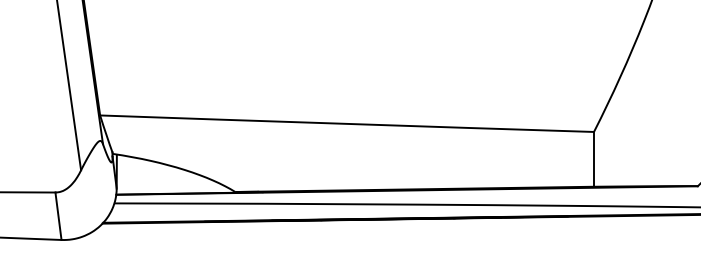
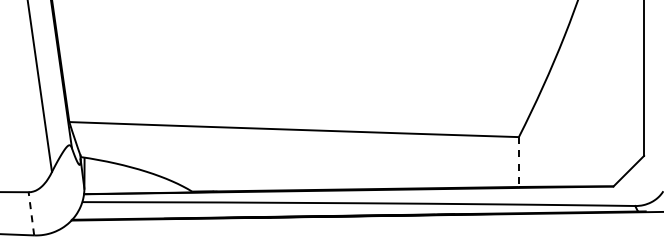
line: (593, 159) -> (518, 162), solid -> dashed
line: (58, 215) -> (31, 213), solid -> dashed

